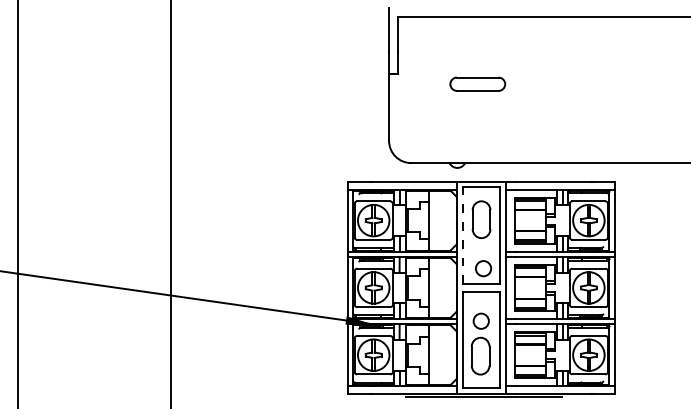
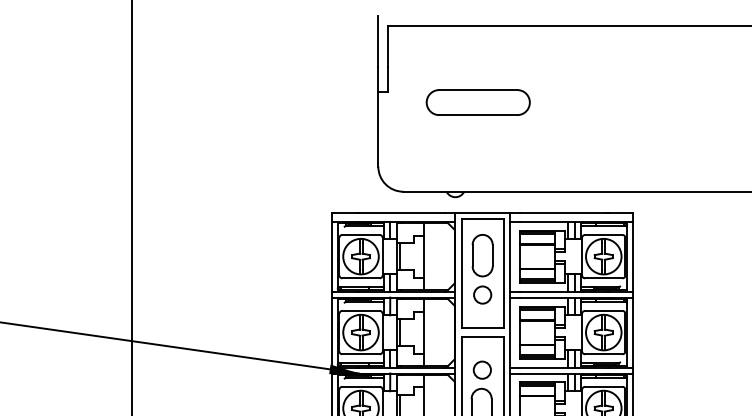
part: (477, 84) -> (478, 103), size x1.67
line: (462, 235) -> (461, 273), dashed -> solid
circle: (483, 268) -> (482, 294), moved

